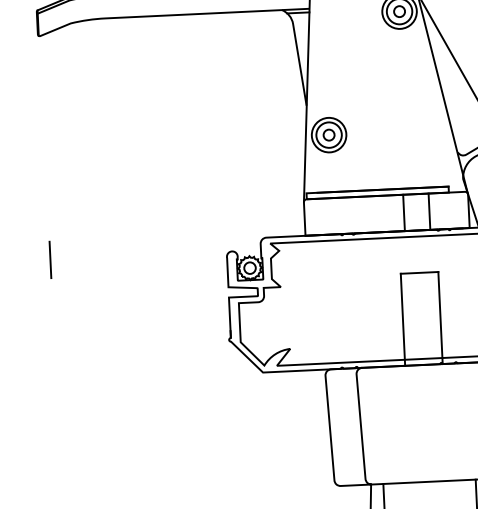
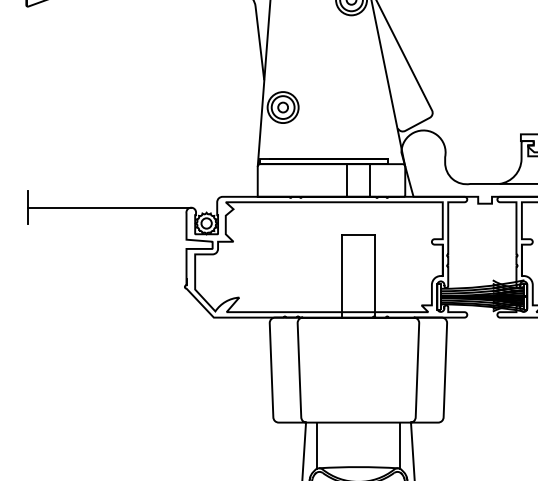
line: (141, 255) -> (109, 207), added

